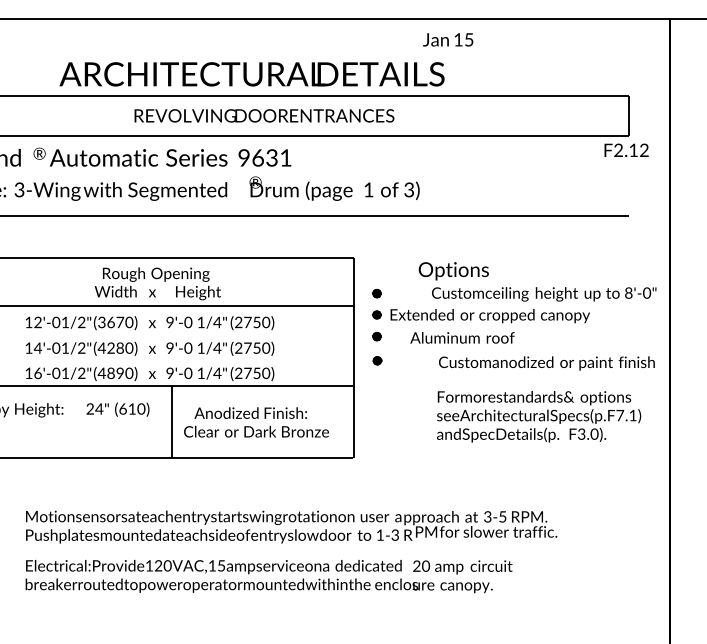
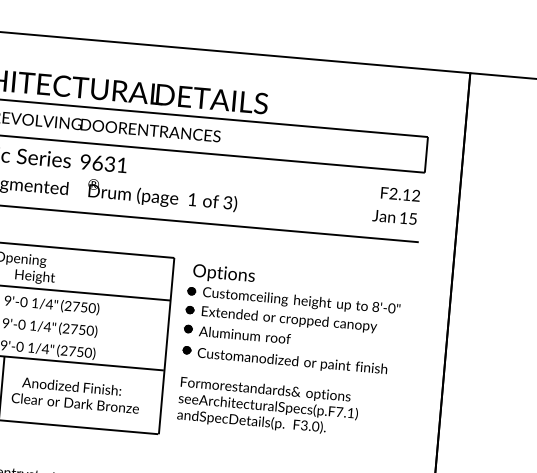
text: (448, 39) -> (394, 217), moved
text: (626, 149) -> (400, 193), moved
text: (537, 281) -> (296, 289), moved
text: (462, 337) -> (244, 334), moved
text: (546, 363) -> (292, 361), moved
text: (539, 416) -> (268, 406), moved

